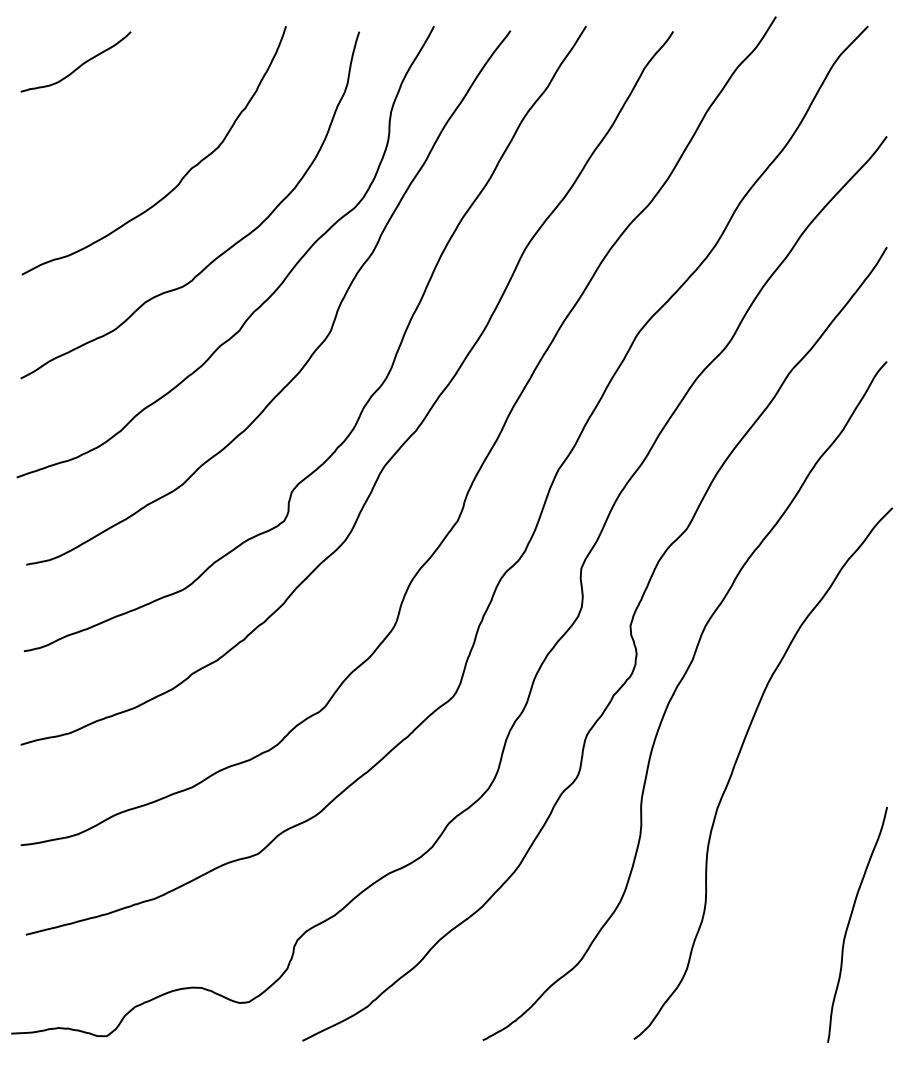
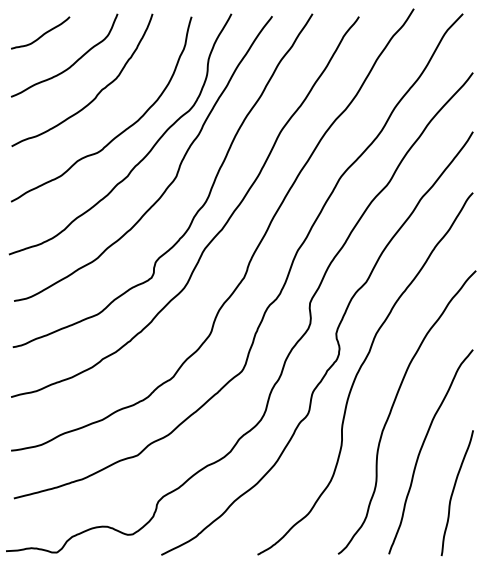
curve: (134, 121) -> (71, 64), added
curve: (792, 841) -> (422, 448), added

